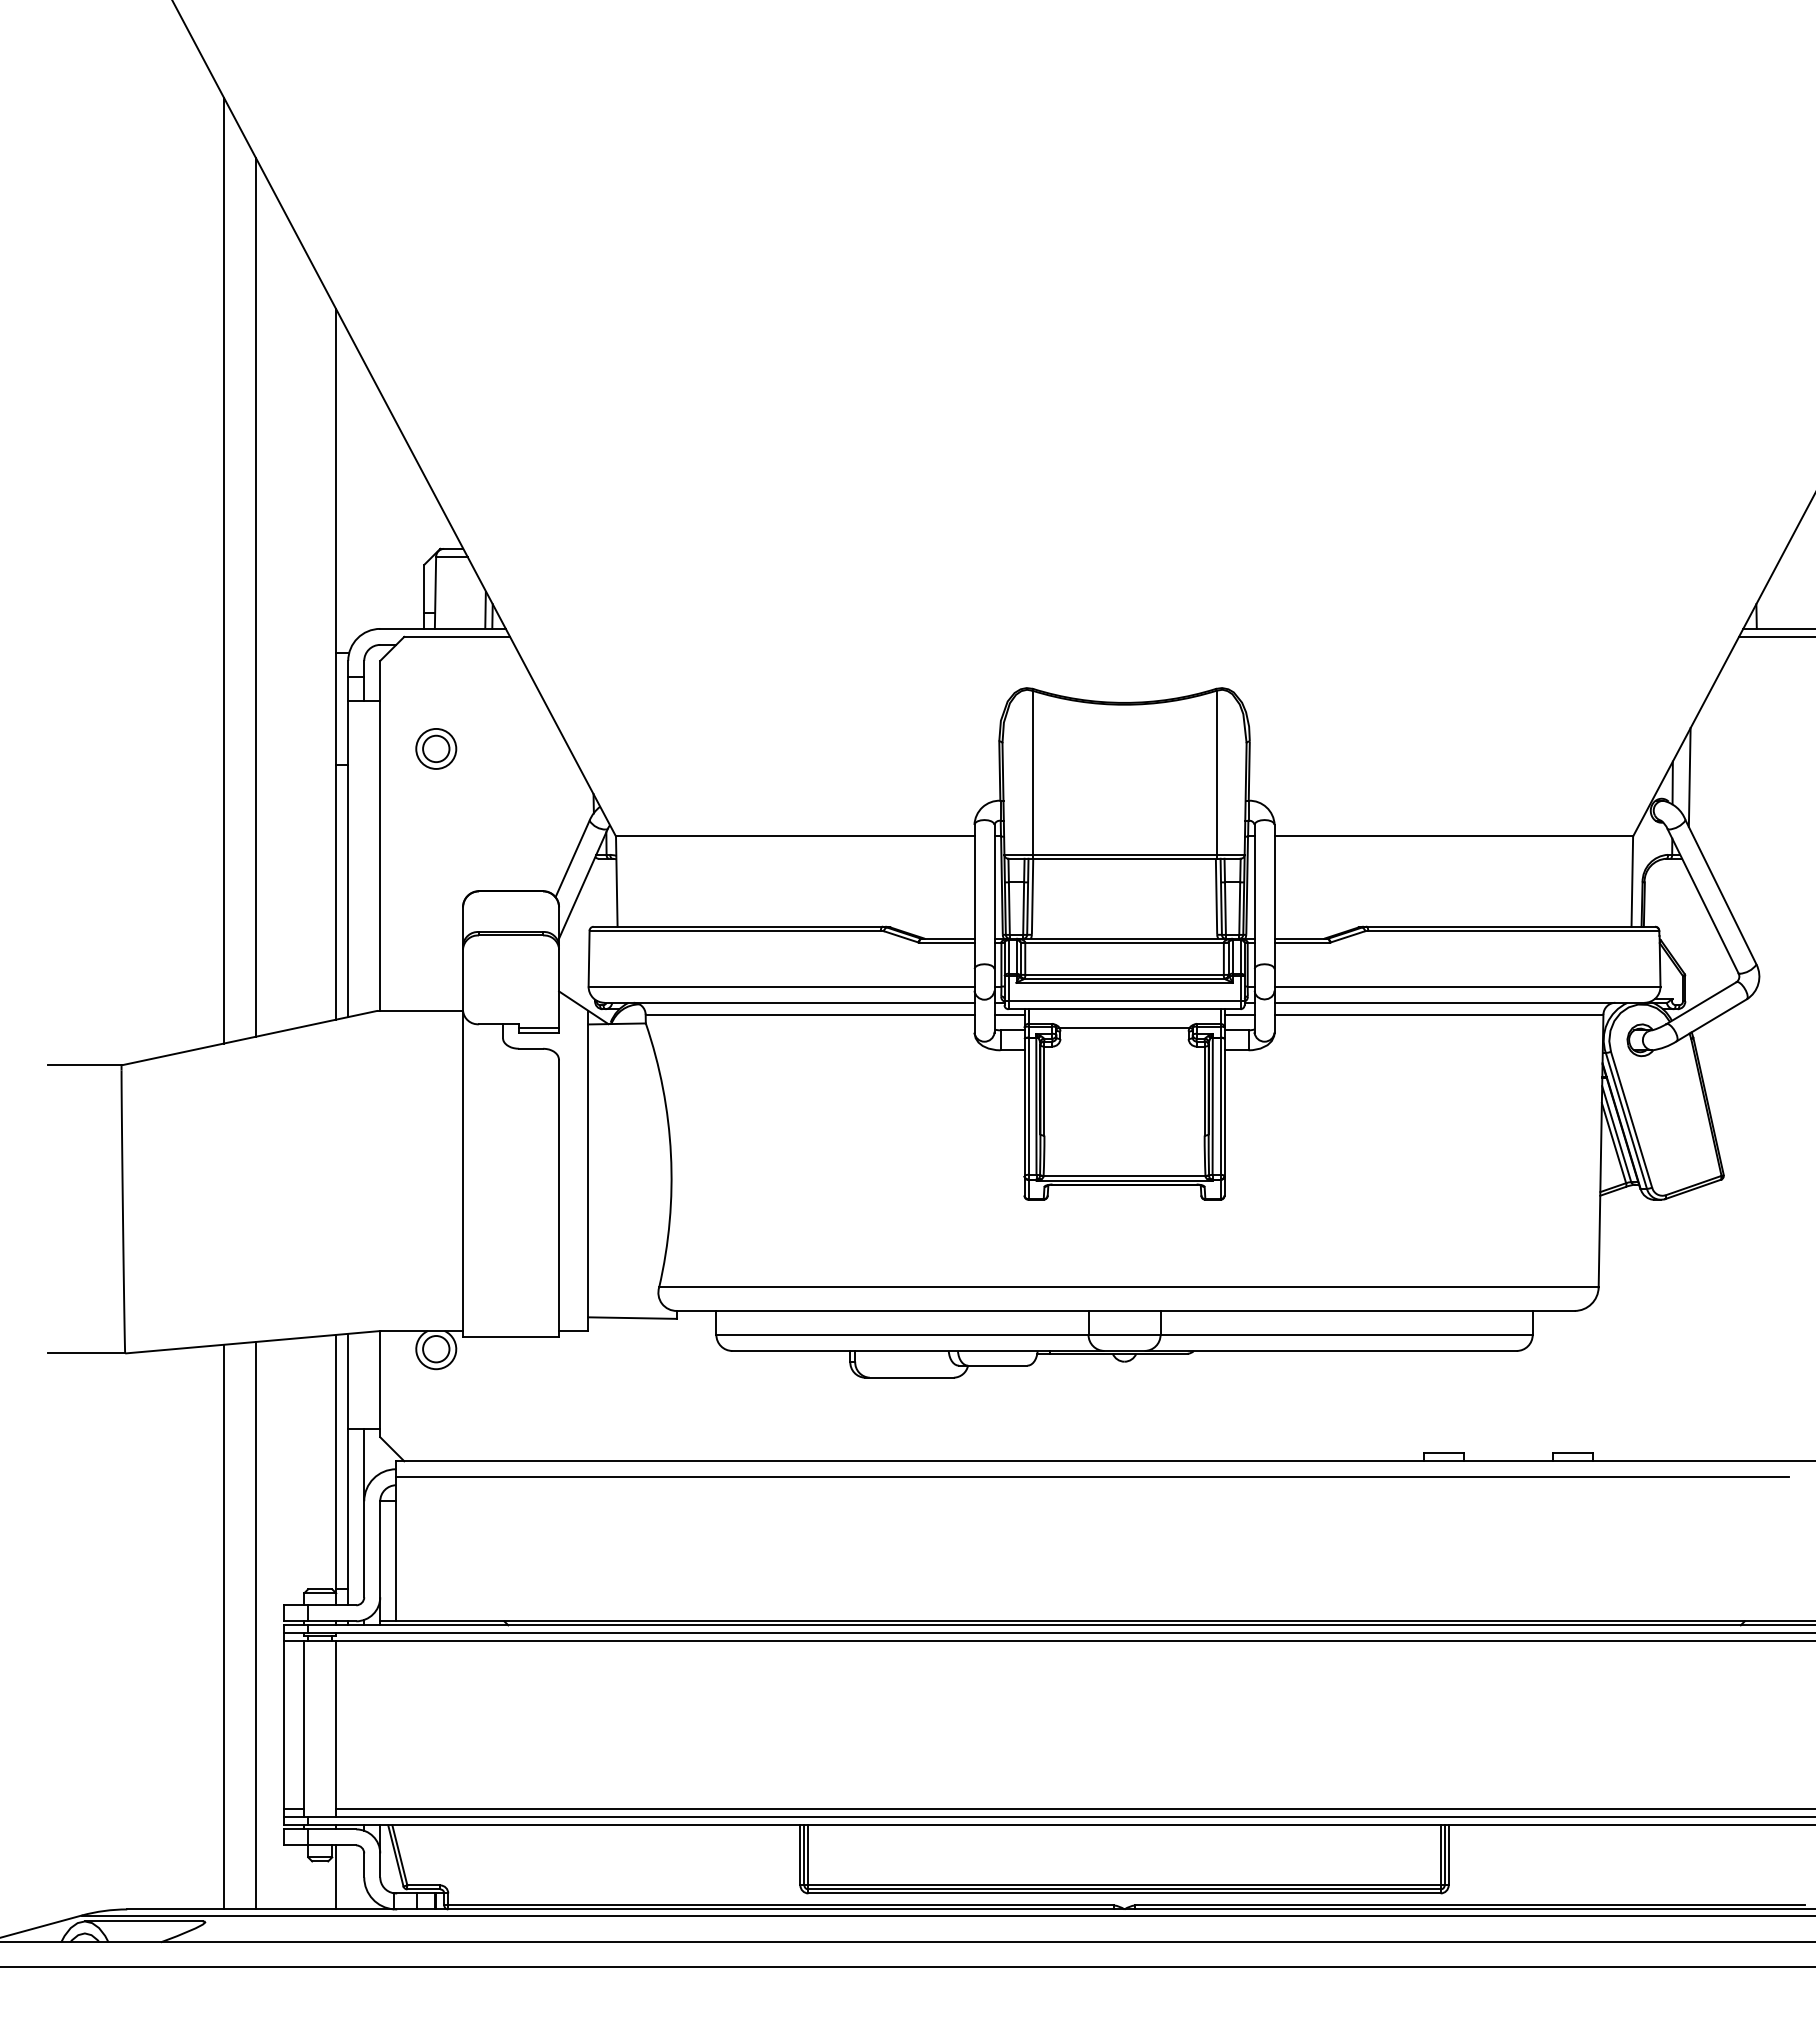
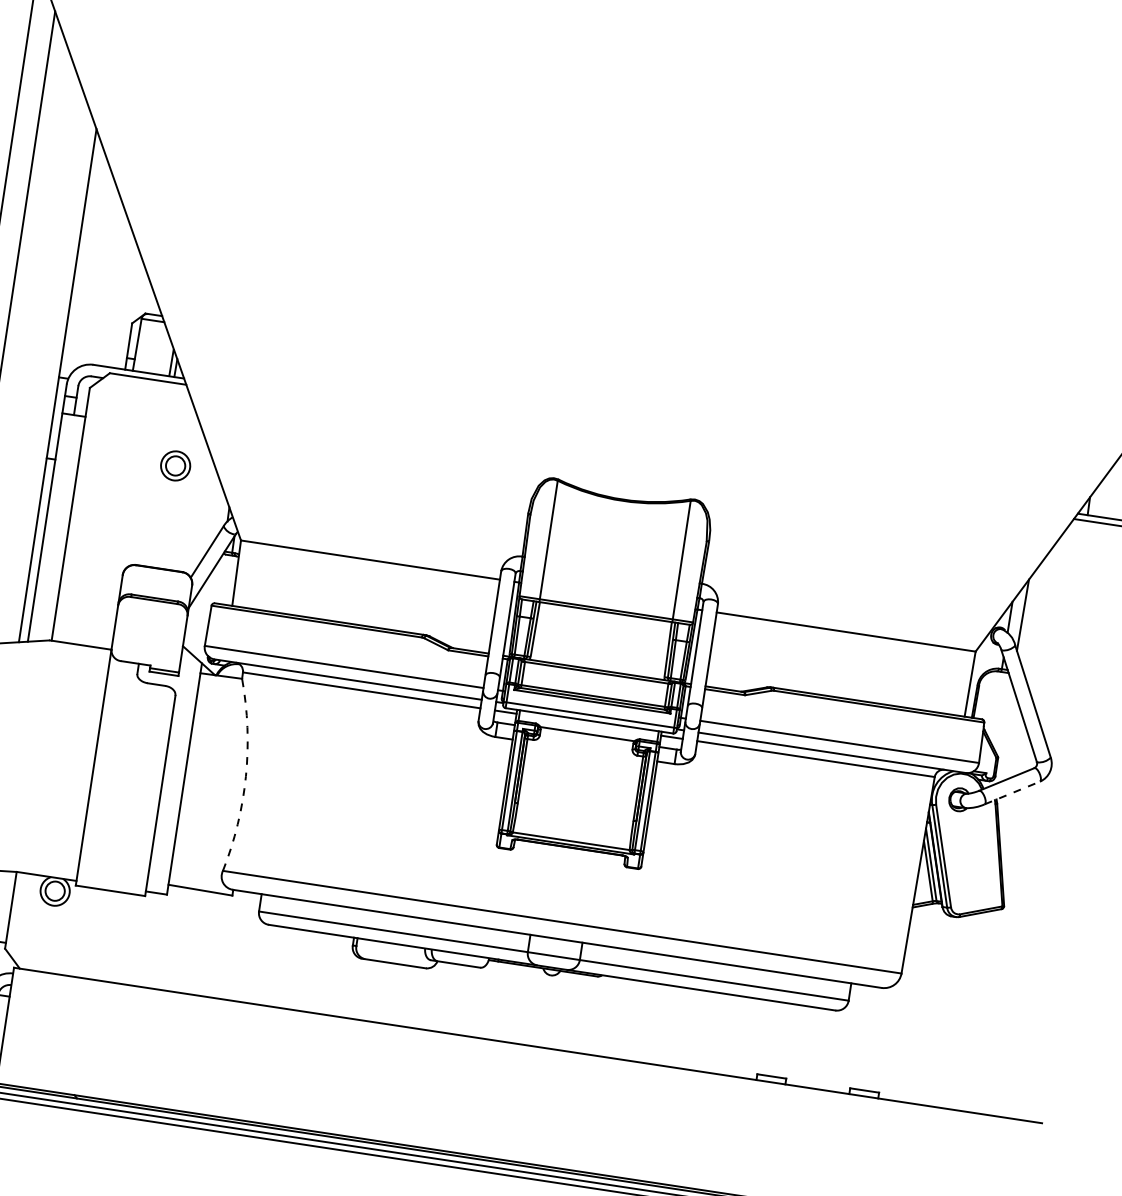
part: (436, 748) -> (175, 465), moved
line: (1711, 1020) -> (1012, 793), solid -> dashed
arc: (670, 1154) -> (245, 776), solid -> dashed
line: (1092, 1477) -> (515, 1055), removed

